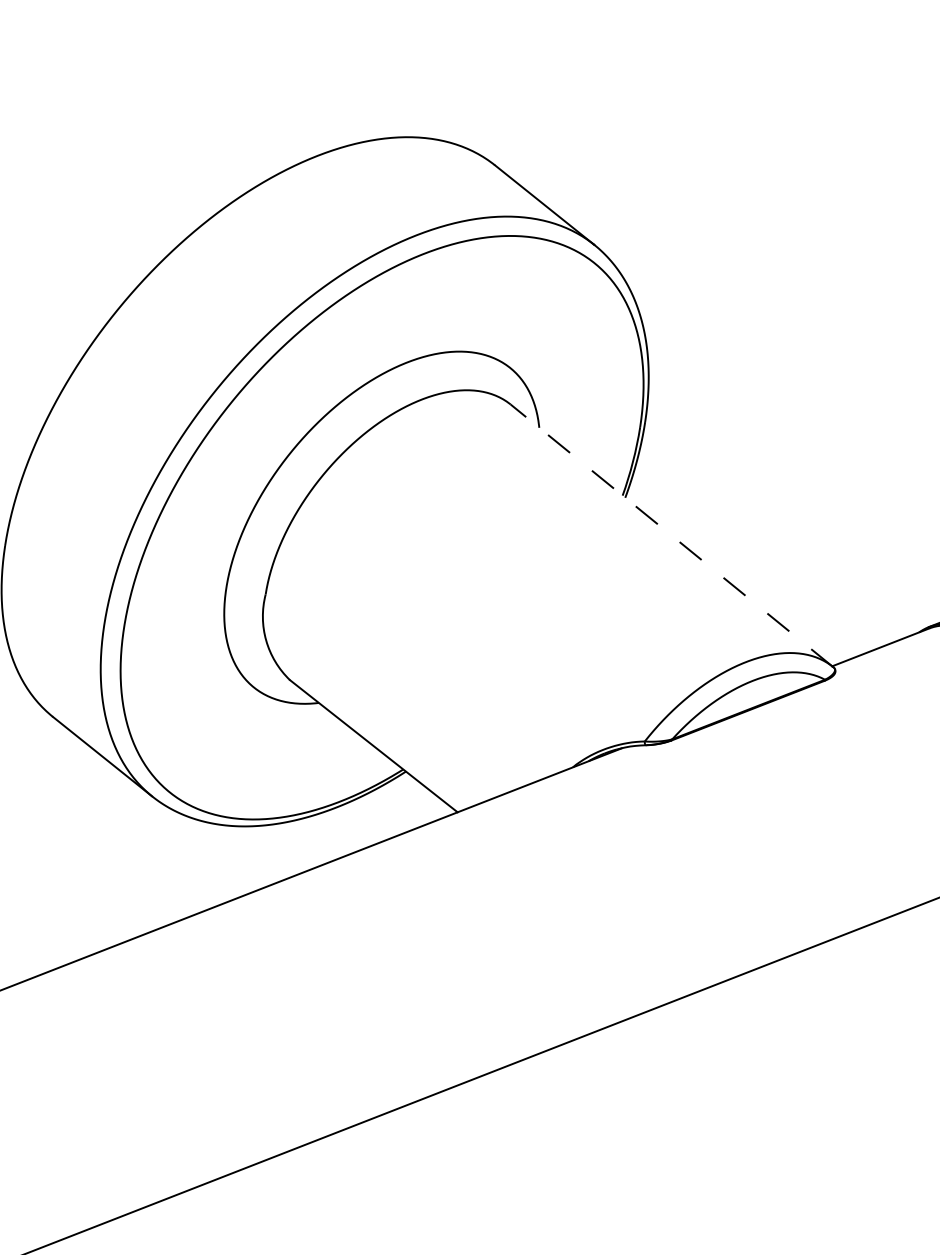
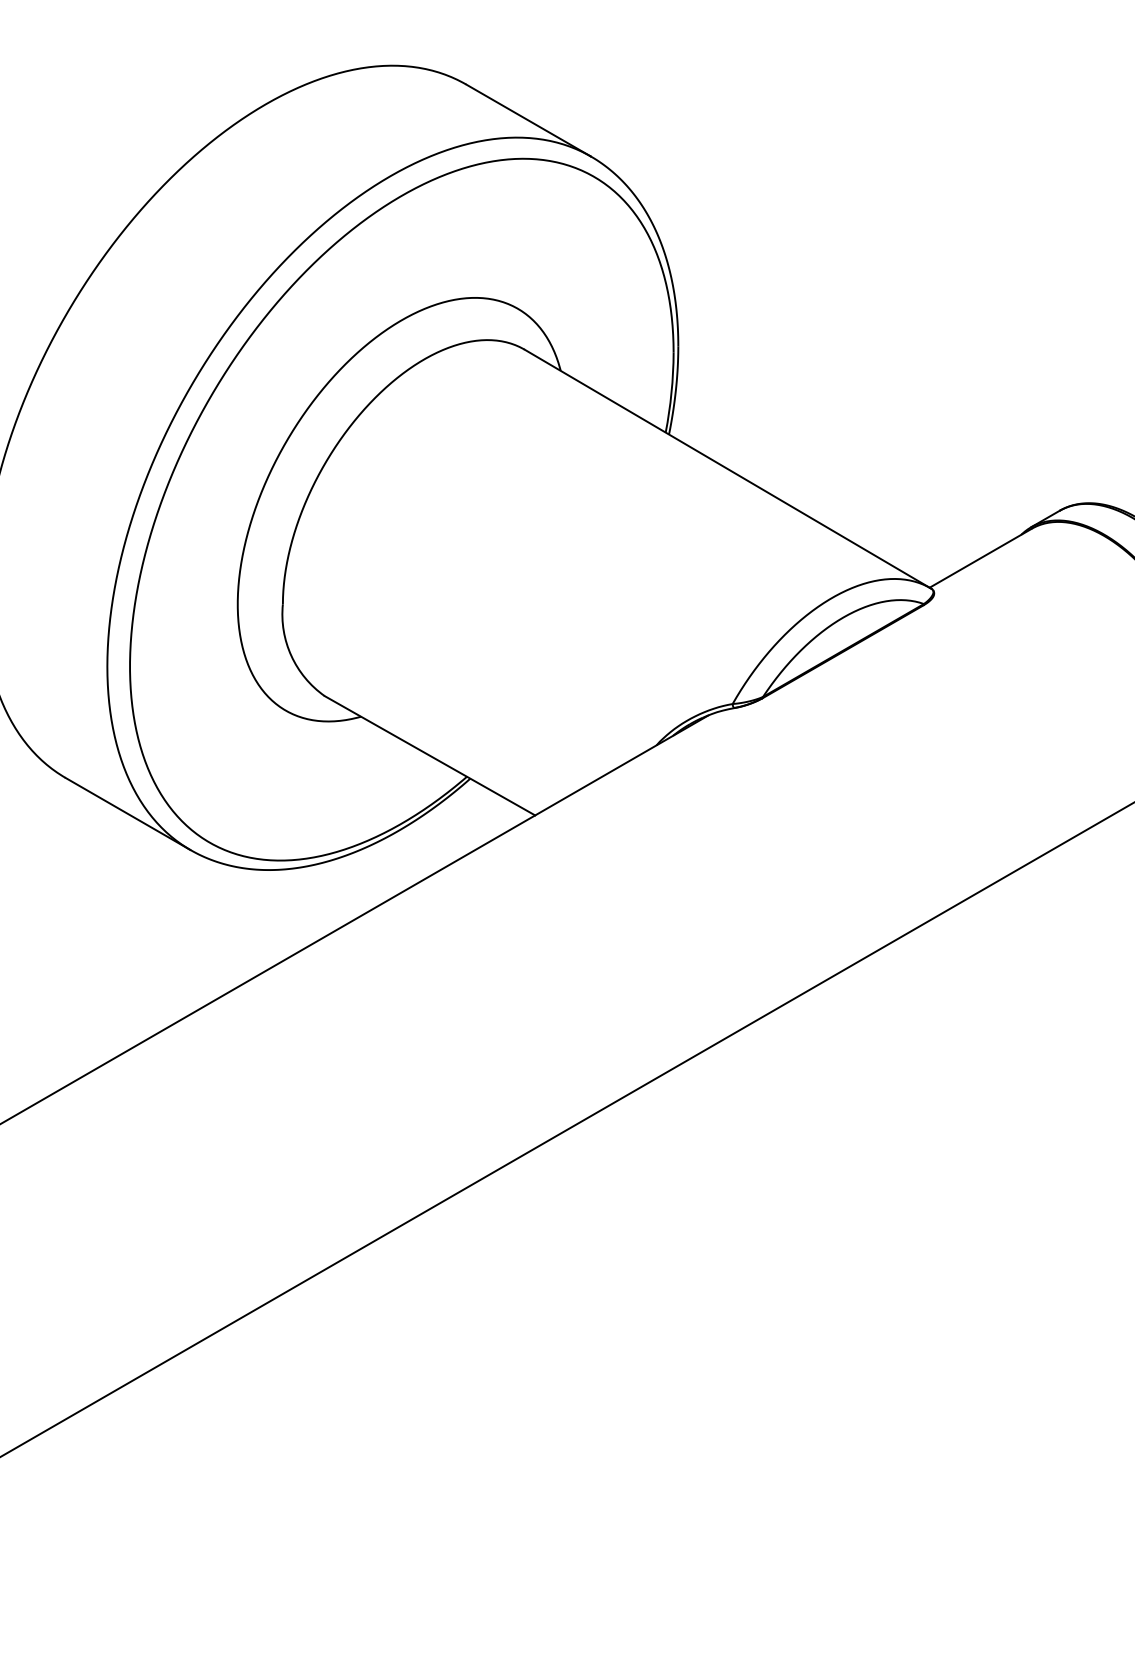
line: (671, 536) -> (727, 469), dashed -> solid

